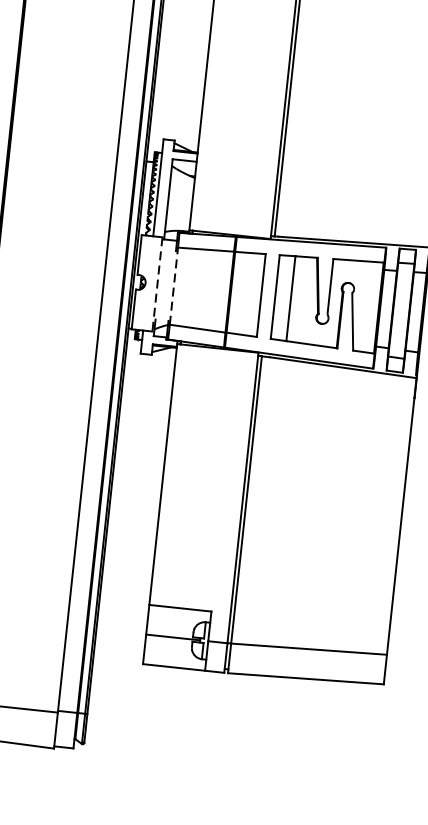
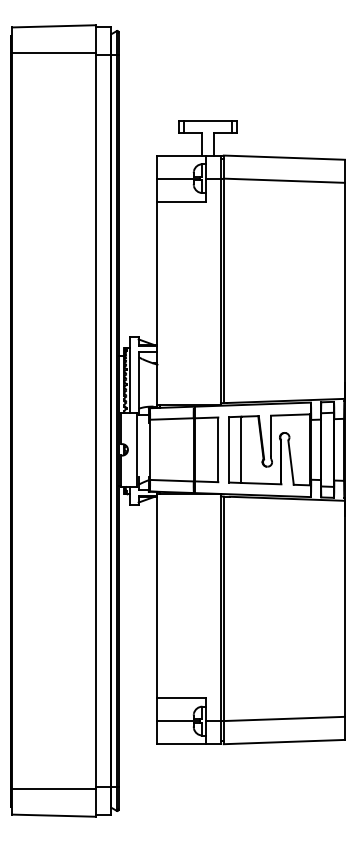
line: (157, 284) -> (137, 449), dashed -> solid
line: (174, 285) -> (150, 449), dashed -> solid

